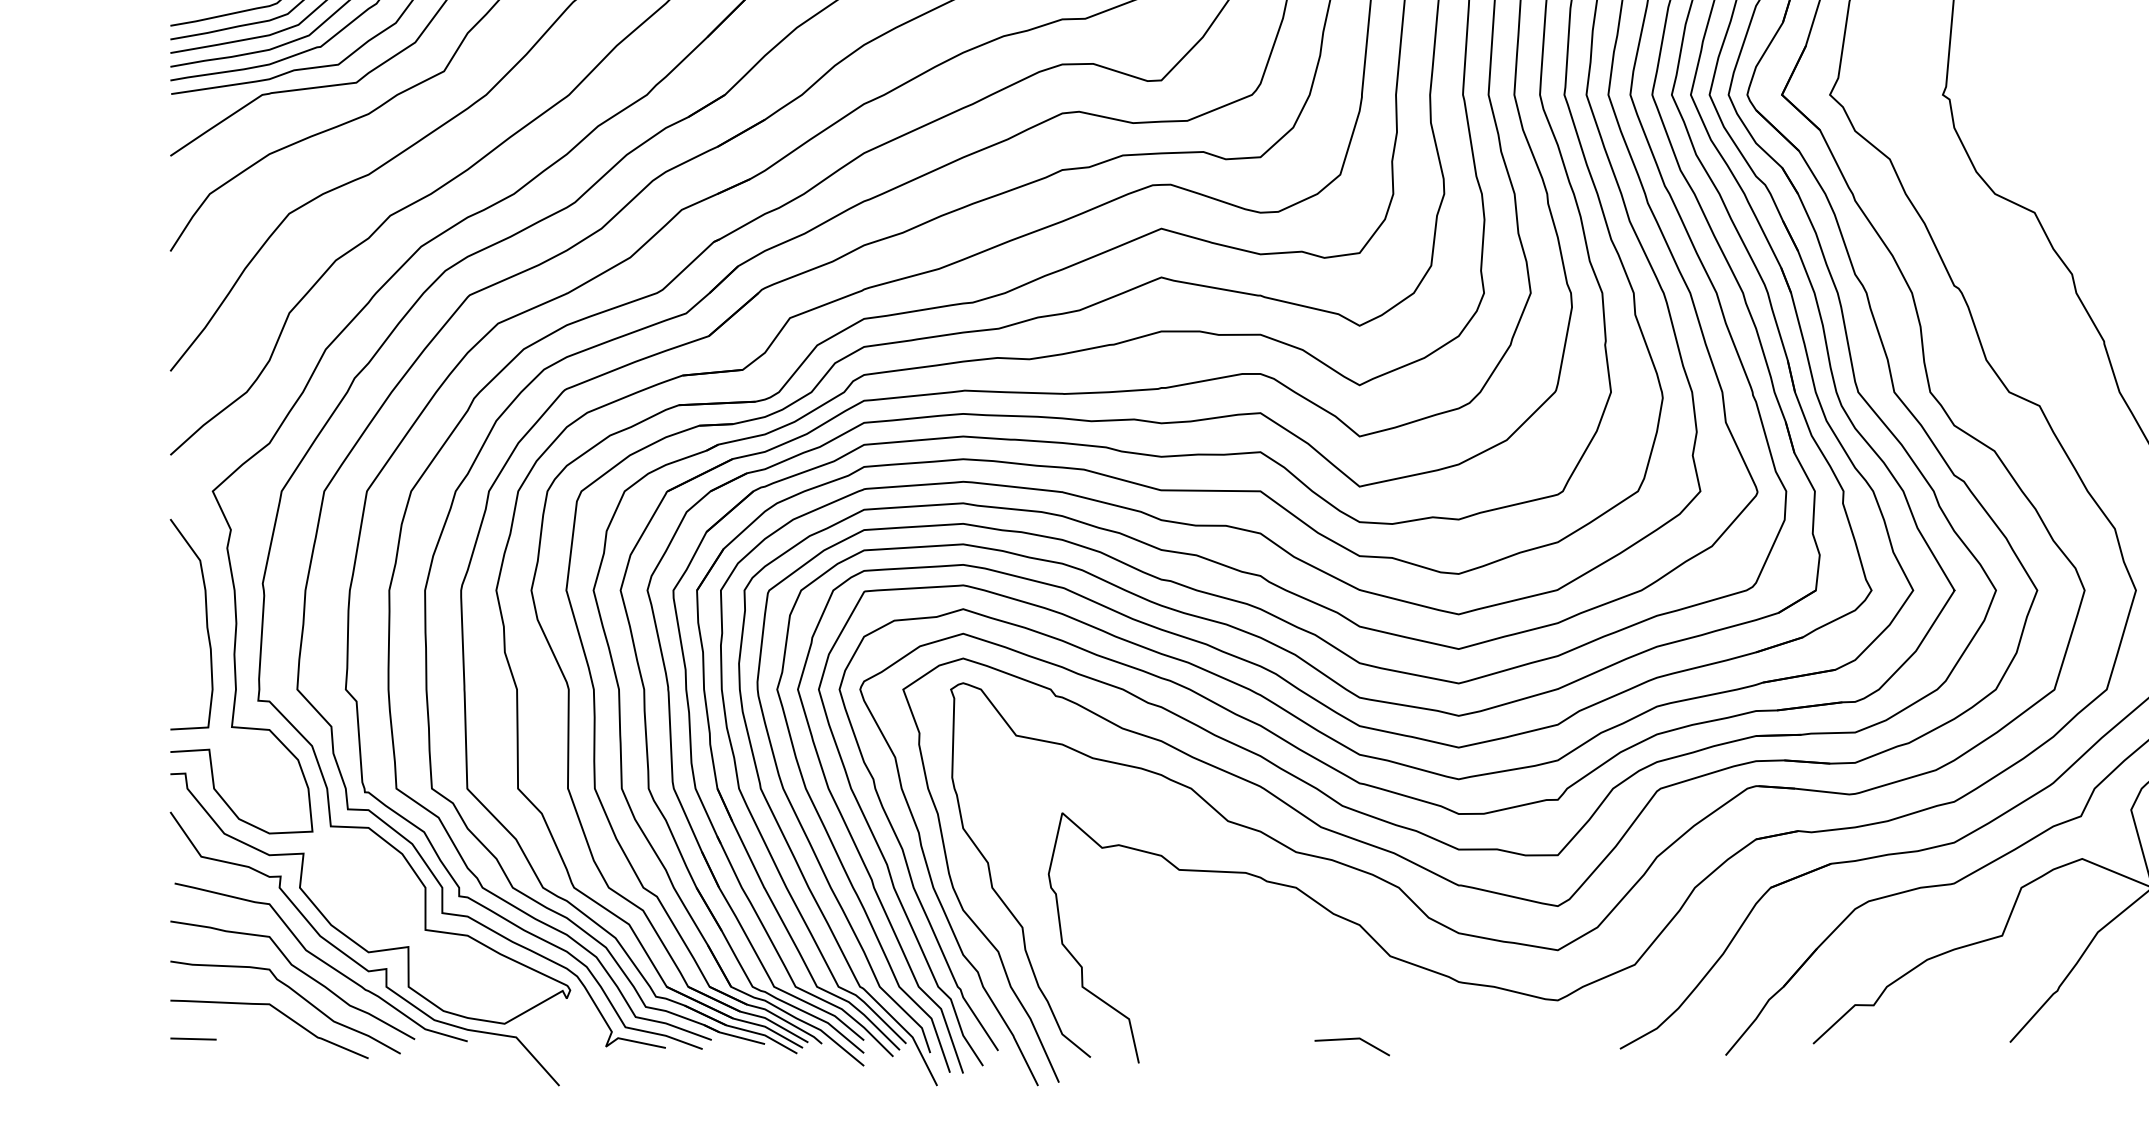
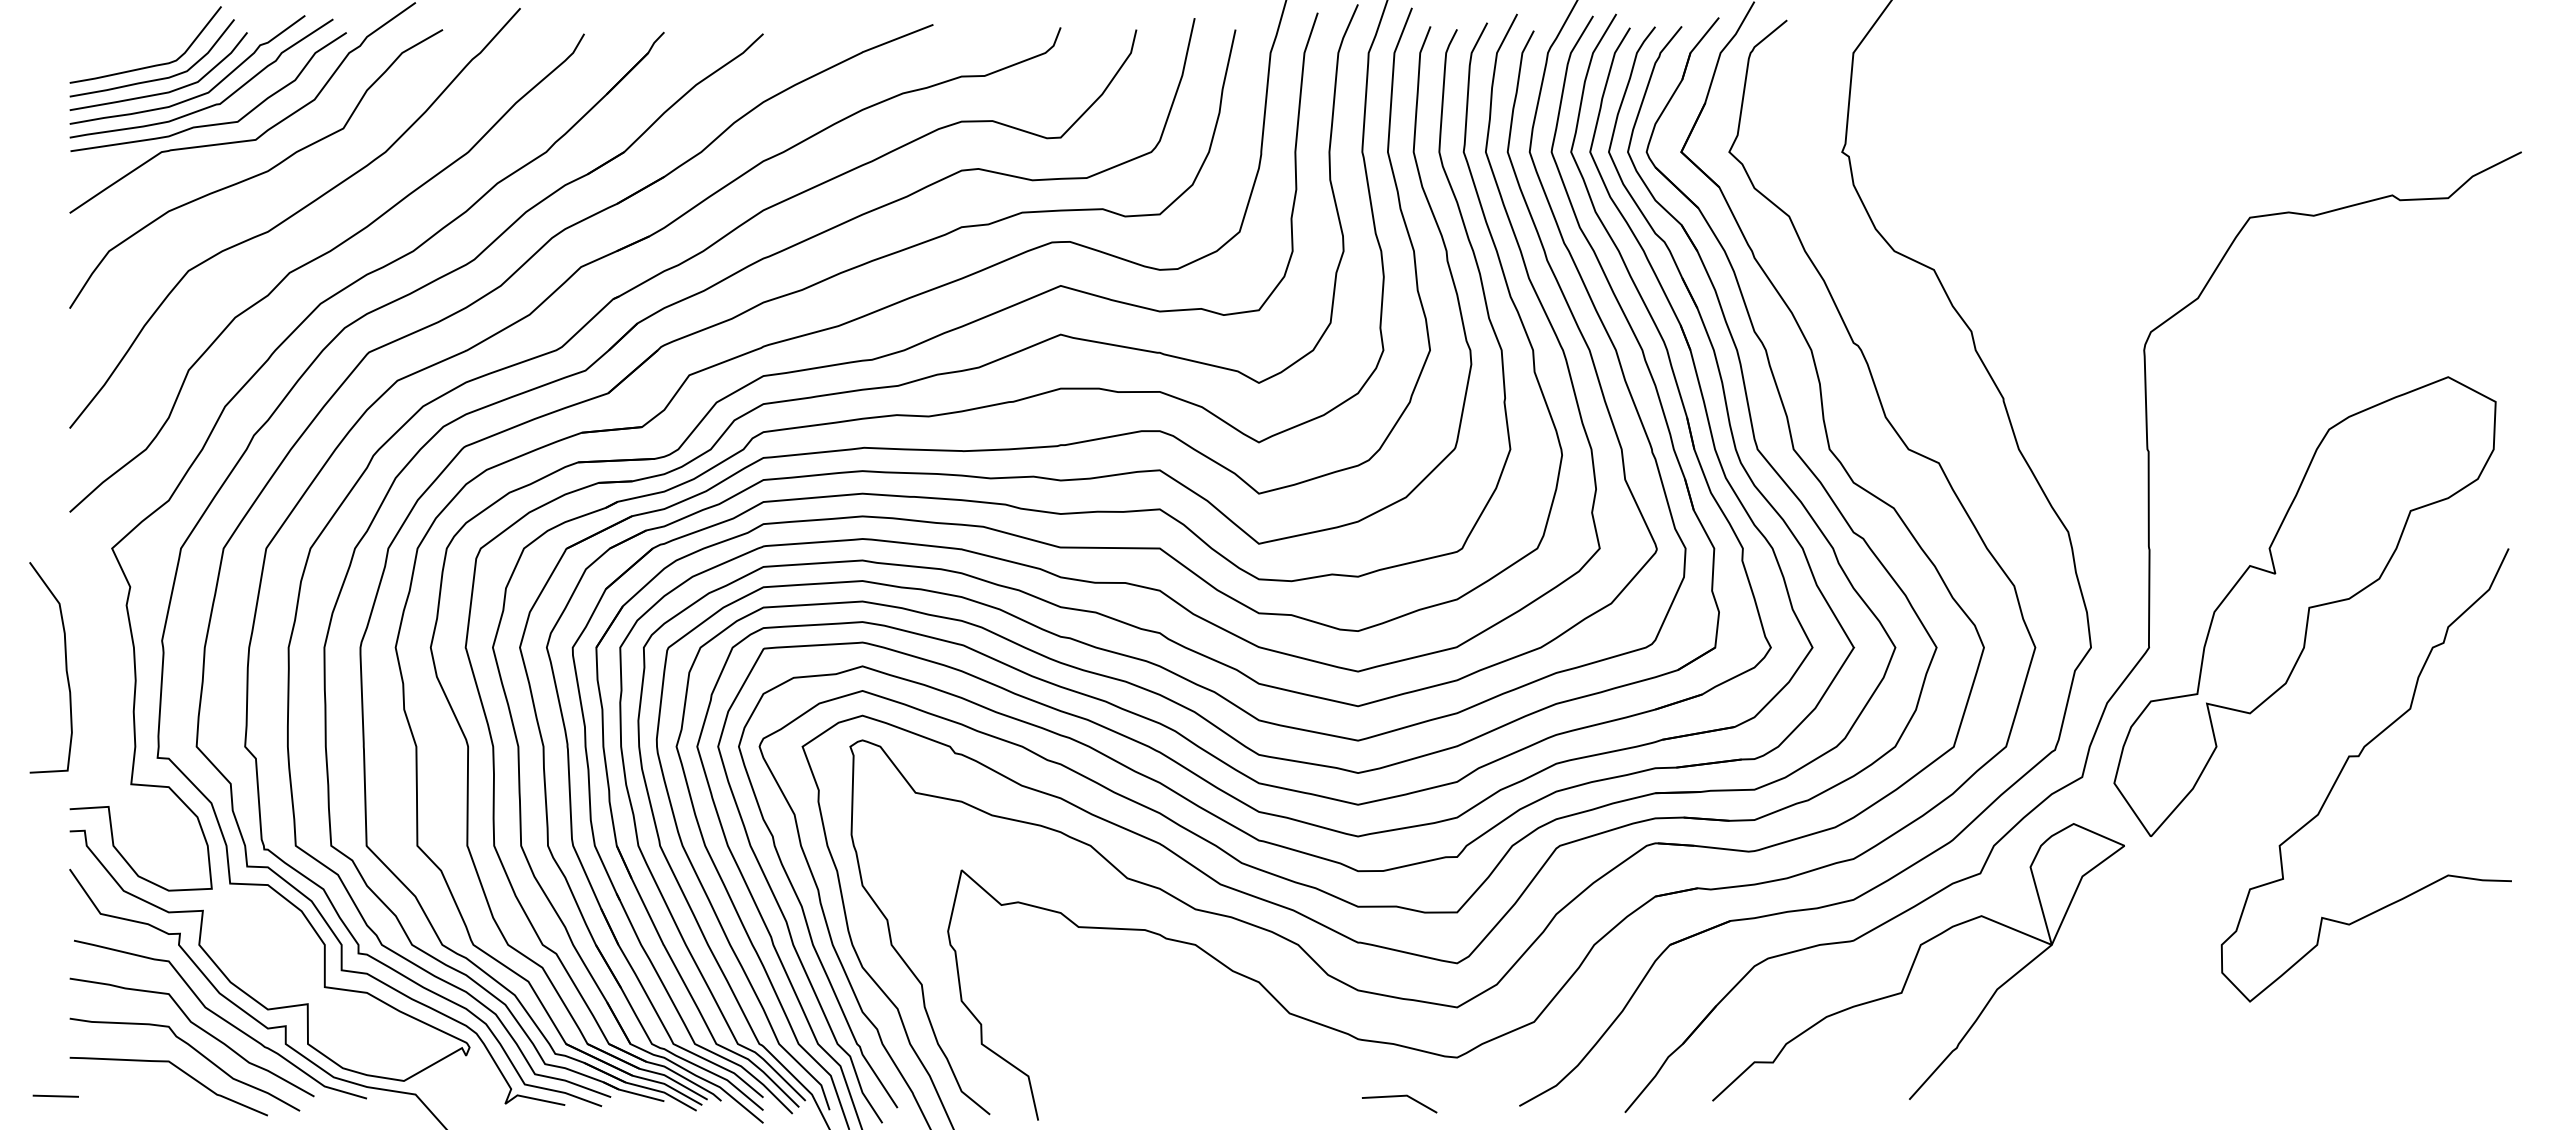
curve: (206, 624) -> (65, 667), moved
line: (193, 1038) -> (55, 1095), moved
line: (1350, 1040) -> (1397, 1097), moved

